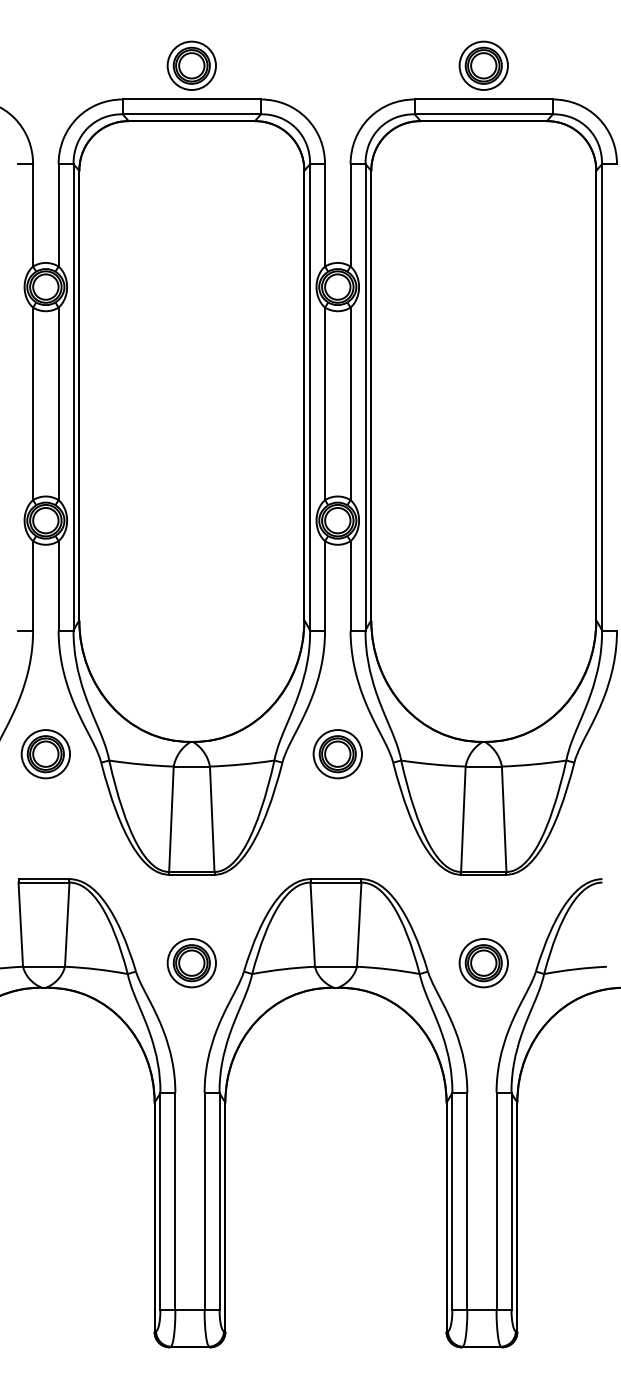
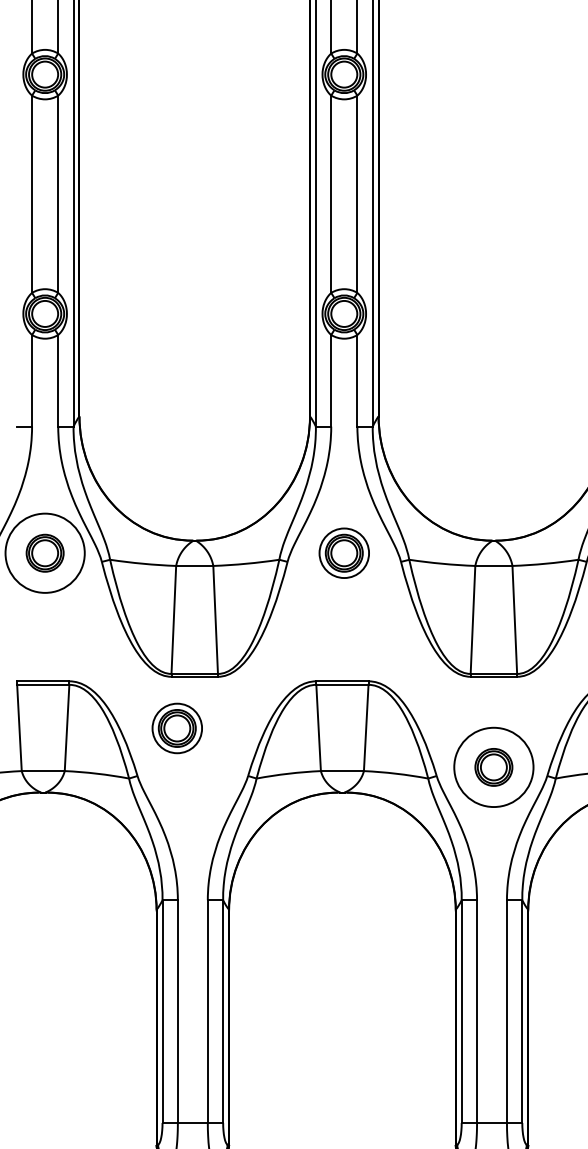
circle: (45, 754) -> (44, 553), size x1.6
part: (191, 963) -> (176, 728), moved
circle: (483, 963) -> (493, 767), size x1.6

